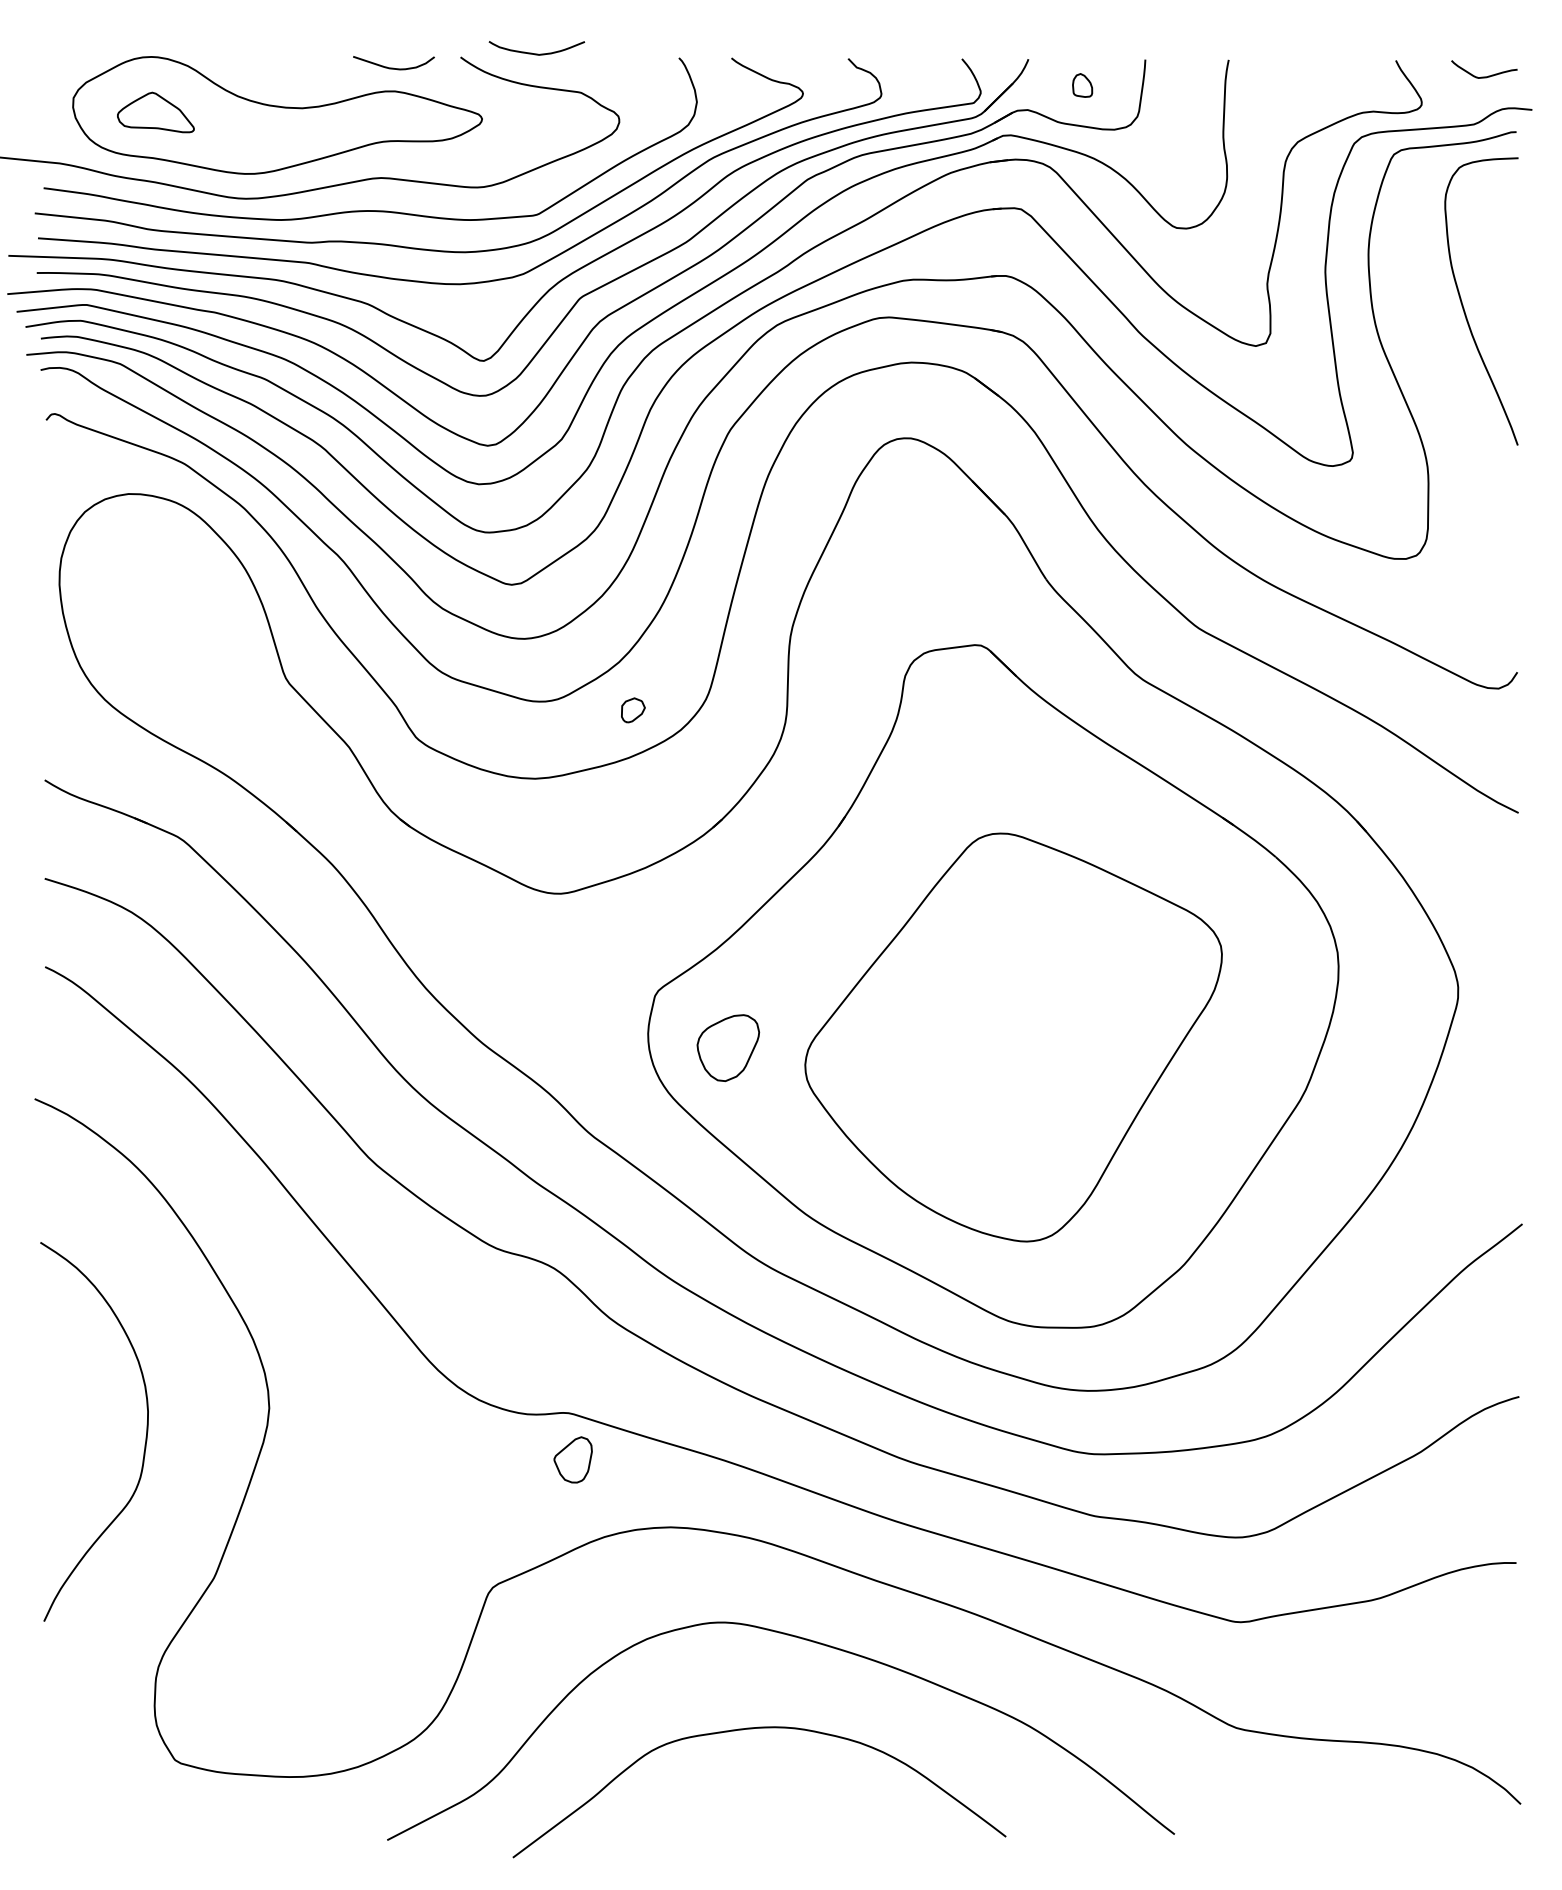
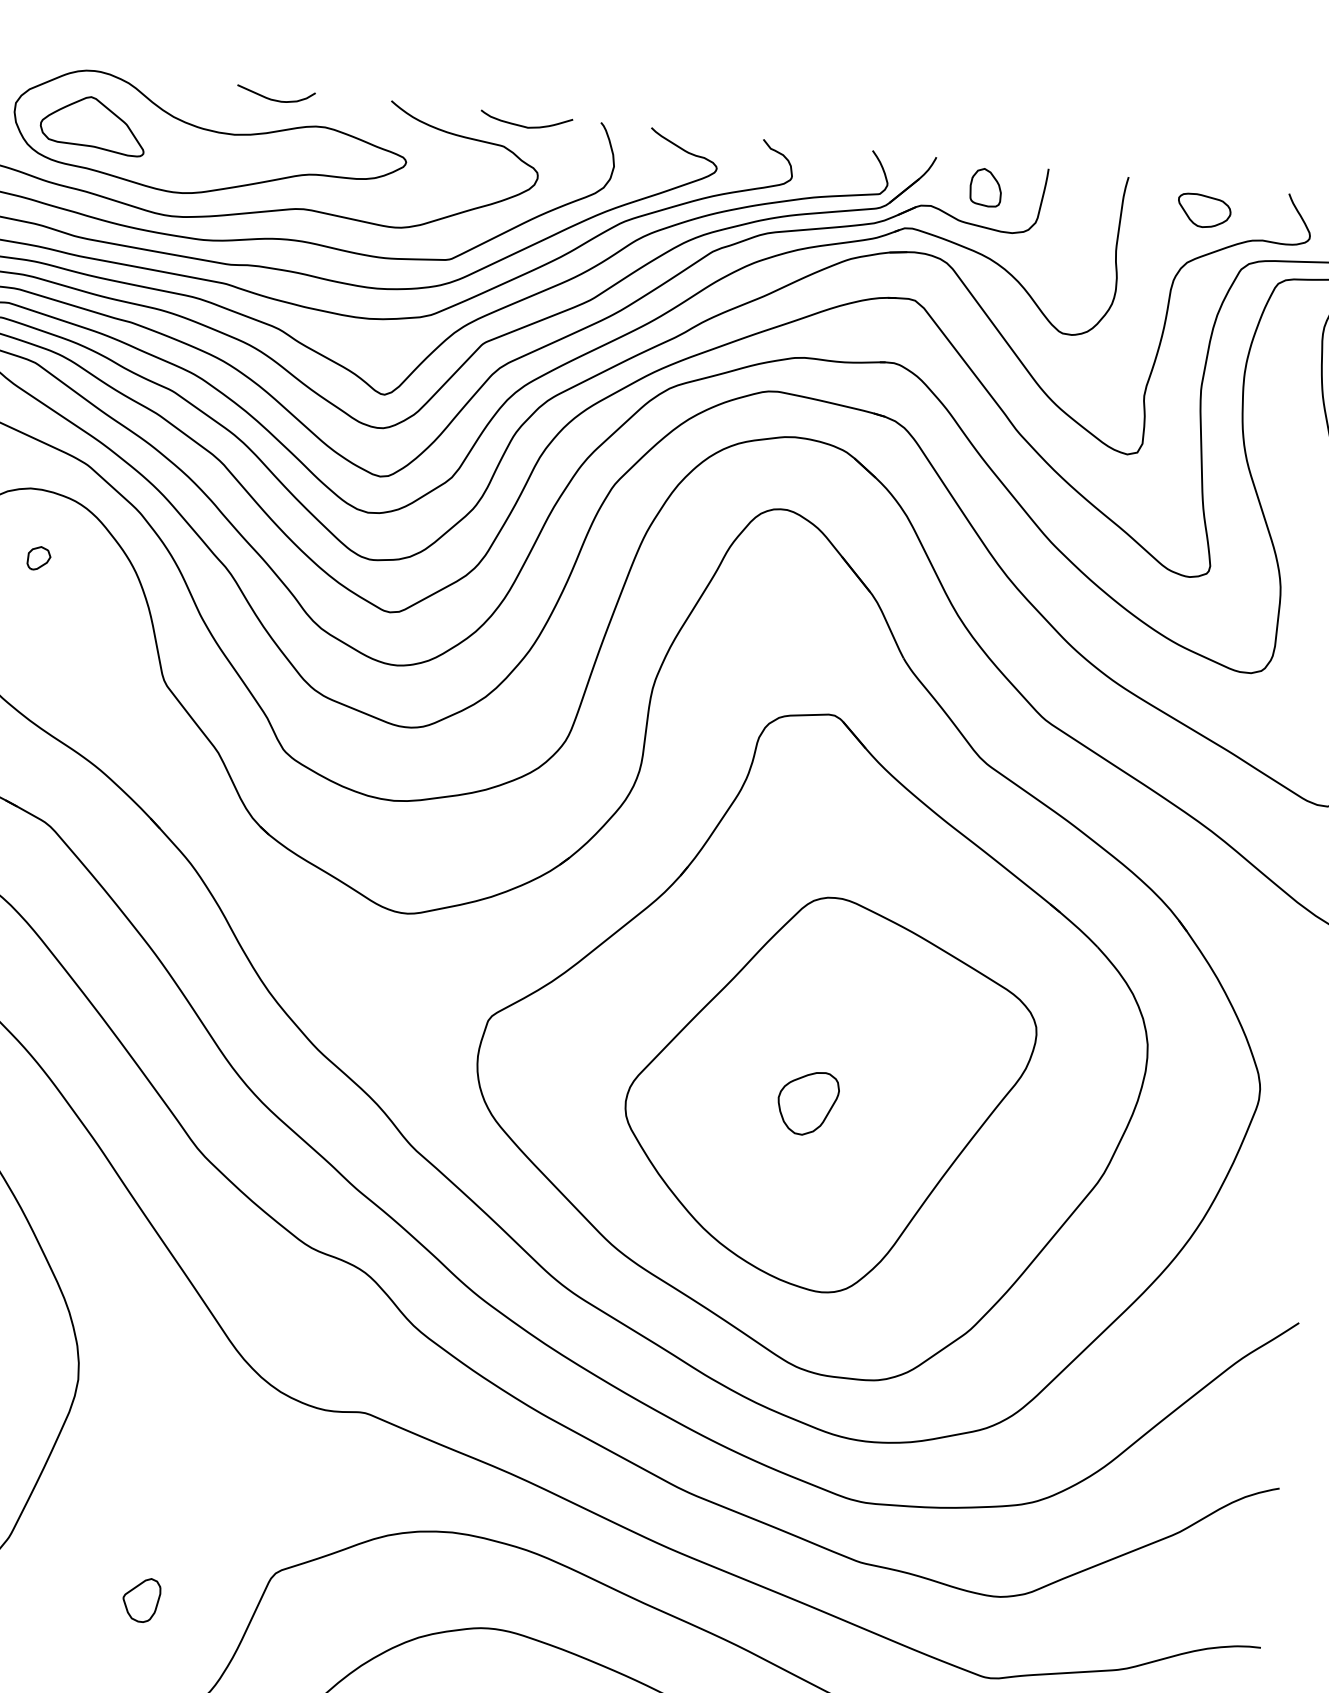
curve: (536, 53) -> (525, 126), moved
curve: (393, 67) -> (275, 99), moved
part: (1082, 85) -> (985, 187), size x1.67
part: (1310, 86) -> (1204, 210), added
part: (155, 112) -> (93, 124), size x1.43
part: (633, 710) -> (39, 558), moved
part: (728, 1048) -> (808, 1103), moved
part: (572, 1459) -> (140, 1599), moved

